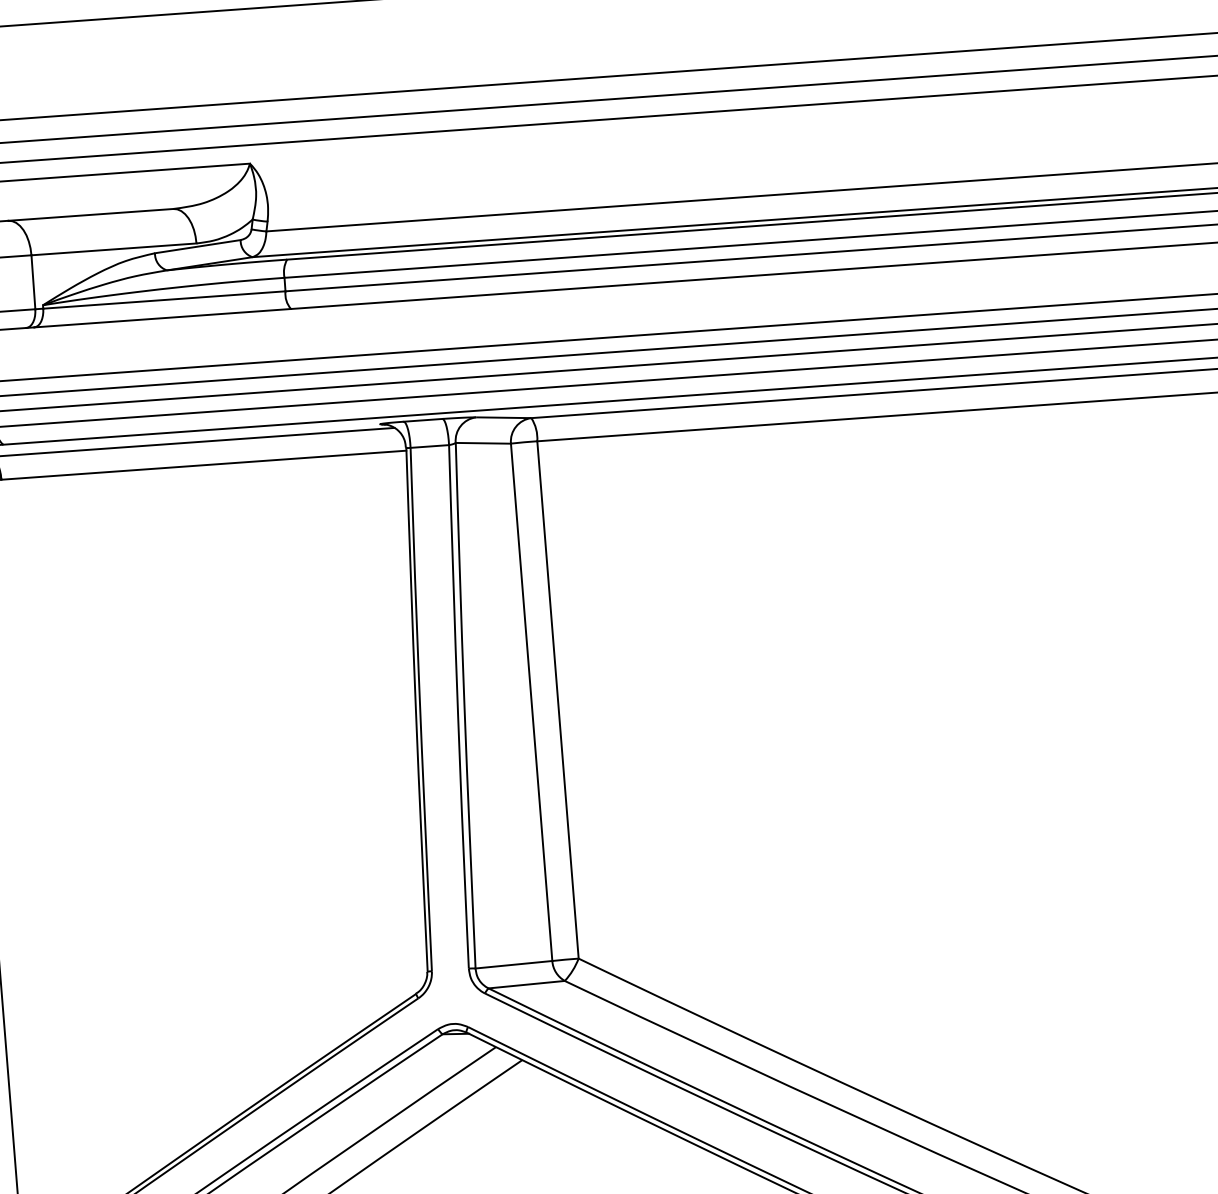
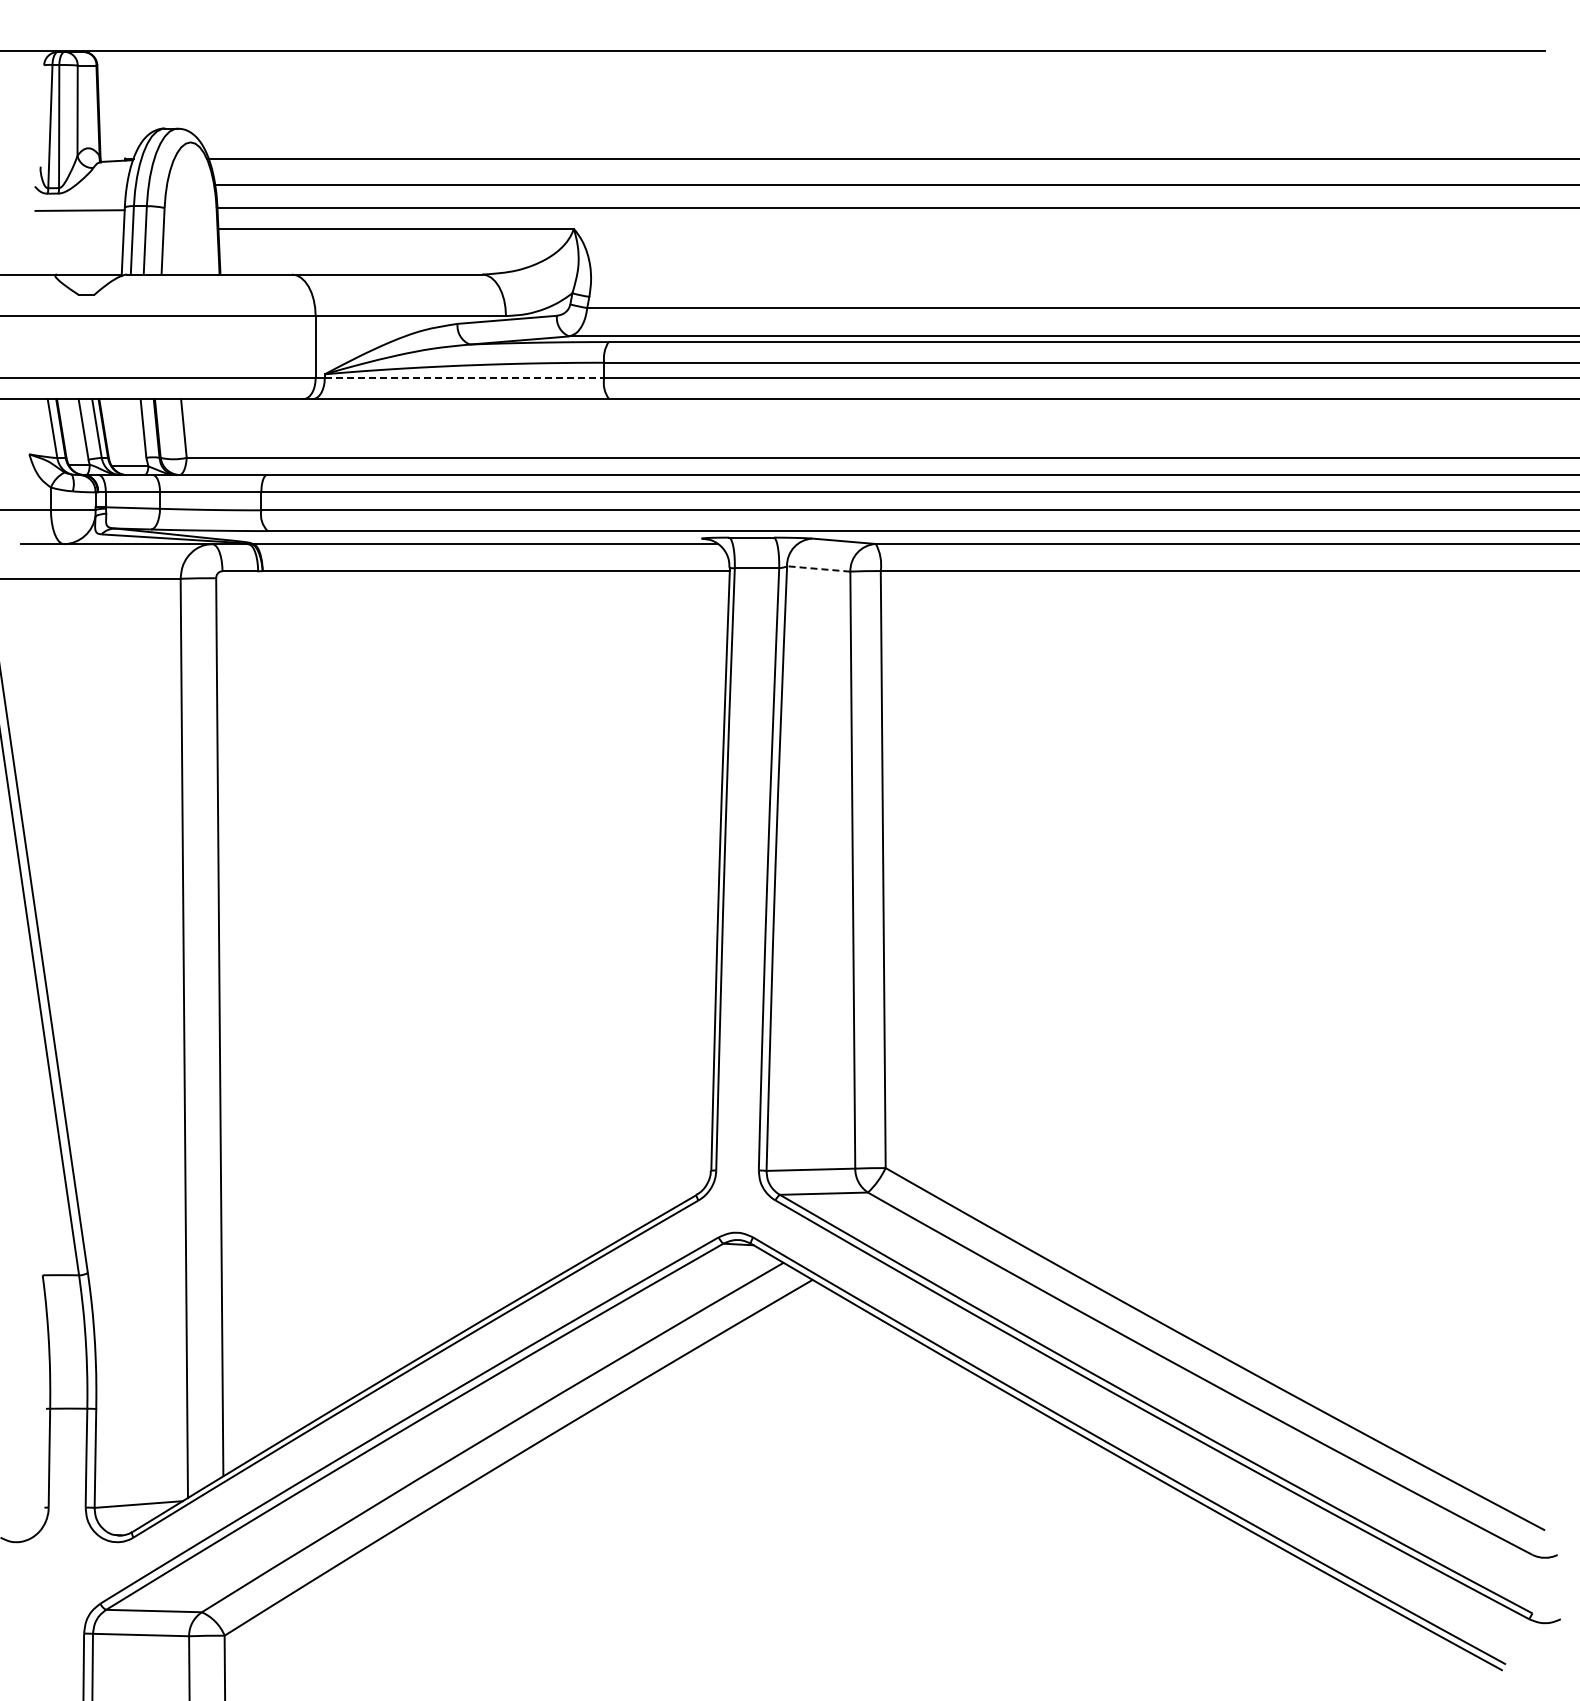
line: (164, 300) -> (464, 378), solid -> dashed
line: (483, 442) -> (818, 568), solid -> dashed

